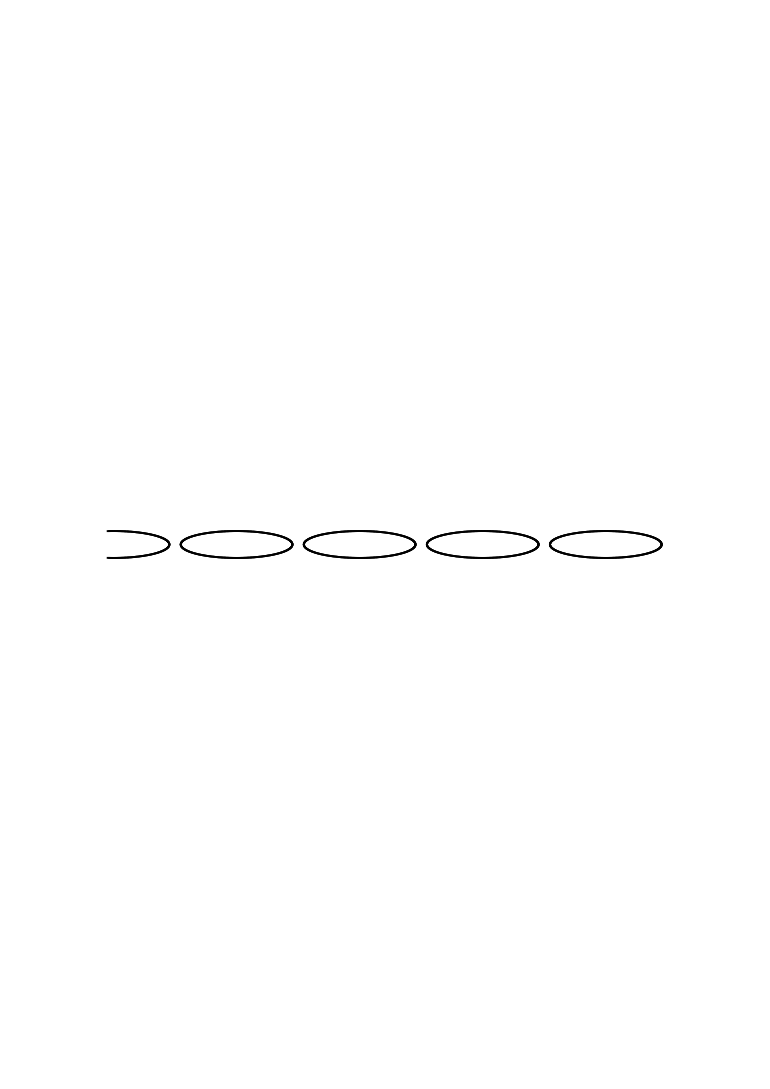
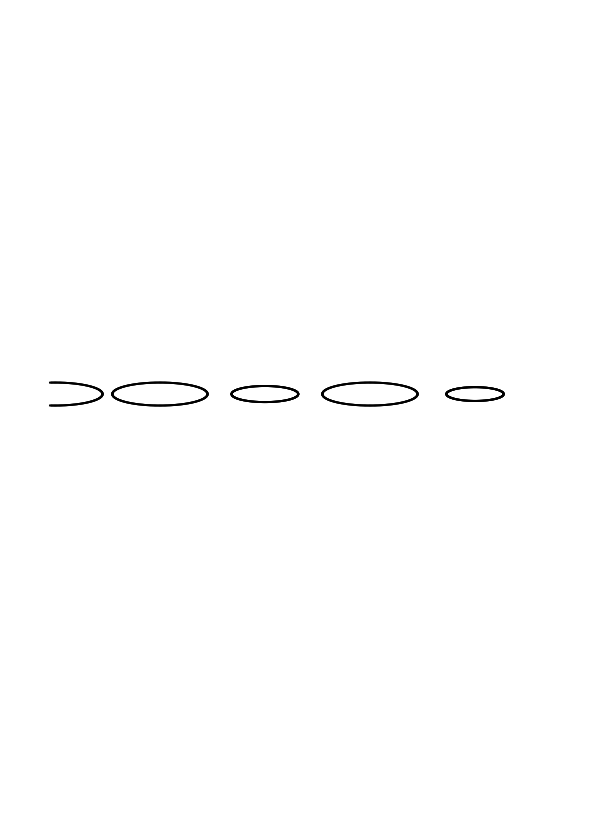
part: (359, 544) -> (264, 394), size x0.7
part: (605, 544) -> (474, 394), size x0.6

